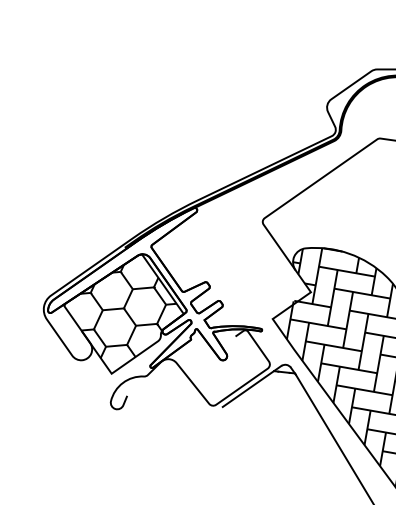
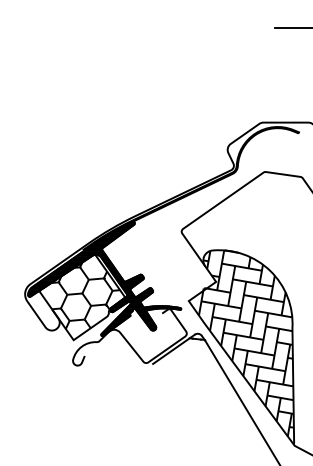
hatch: (154, 287) -> (104, 278), added

